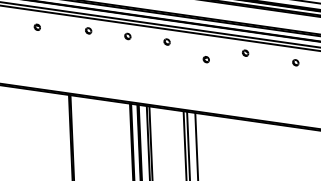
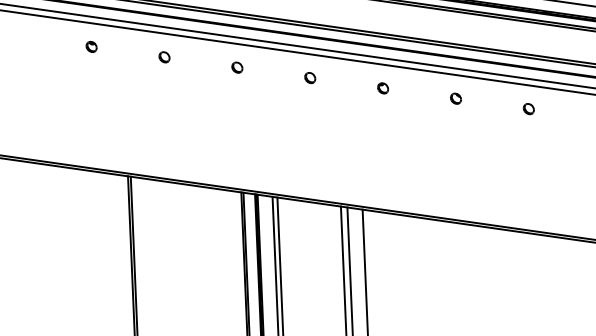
part: (36, 26) -> (89, 45), moved
part: (205, 59) -> (381, 88), moved
part: (295, 62) -> (528, 108), moved

